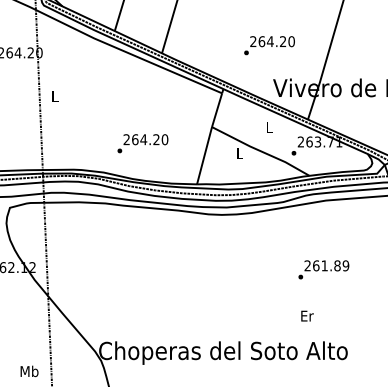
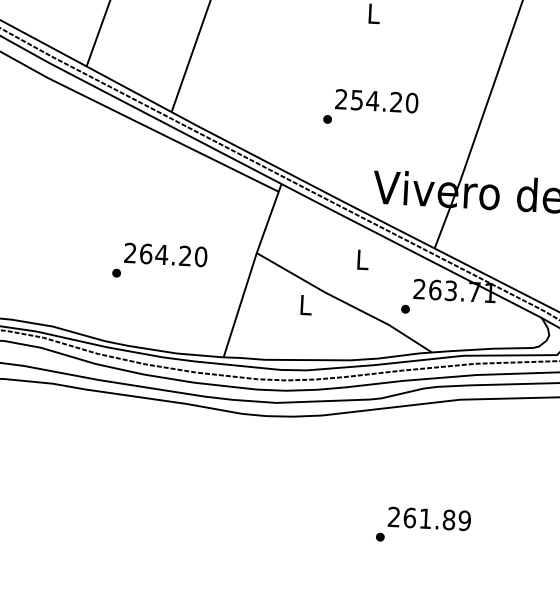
text: (261, 41) -> (356, 99), 264.20 -> 254.20
text: (142, 143) -> (159, 261), moved
text: (323, 269) -> (422, 525), moved

